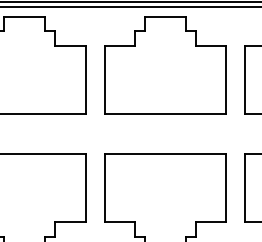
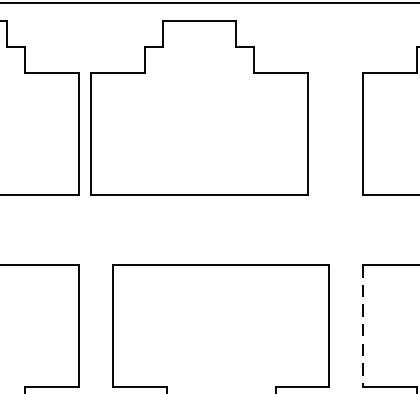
part: (165, 65) -> (199, 107), moved
line: (245, 188) -> (363, 326), solid -> dashed

